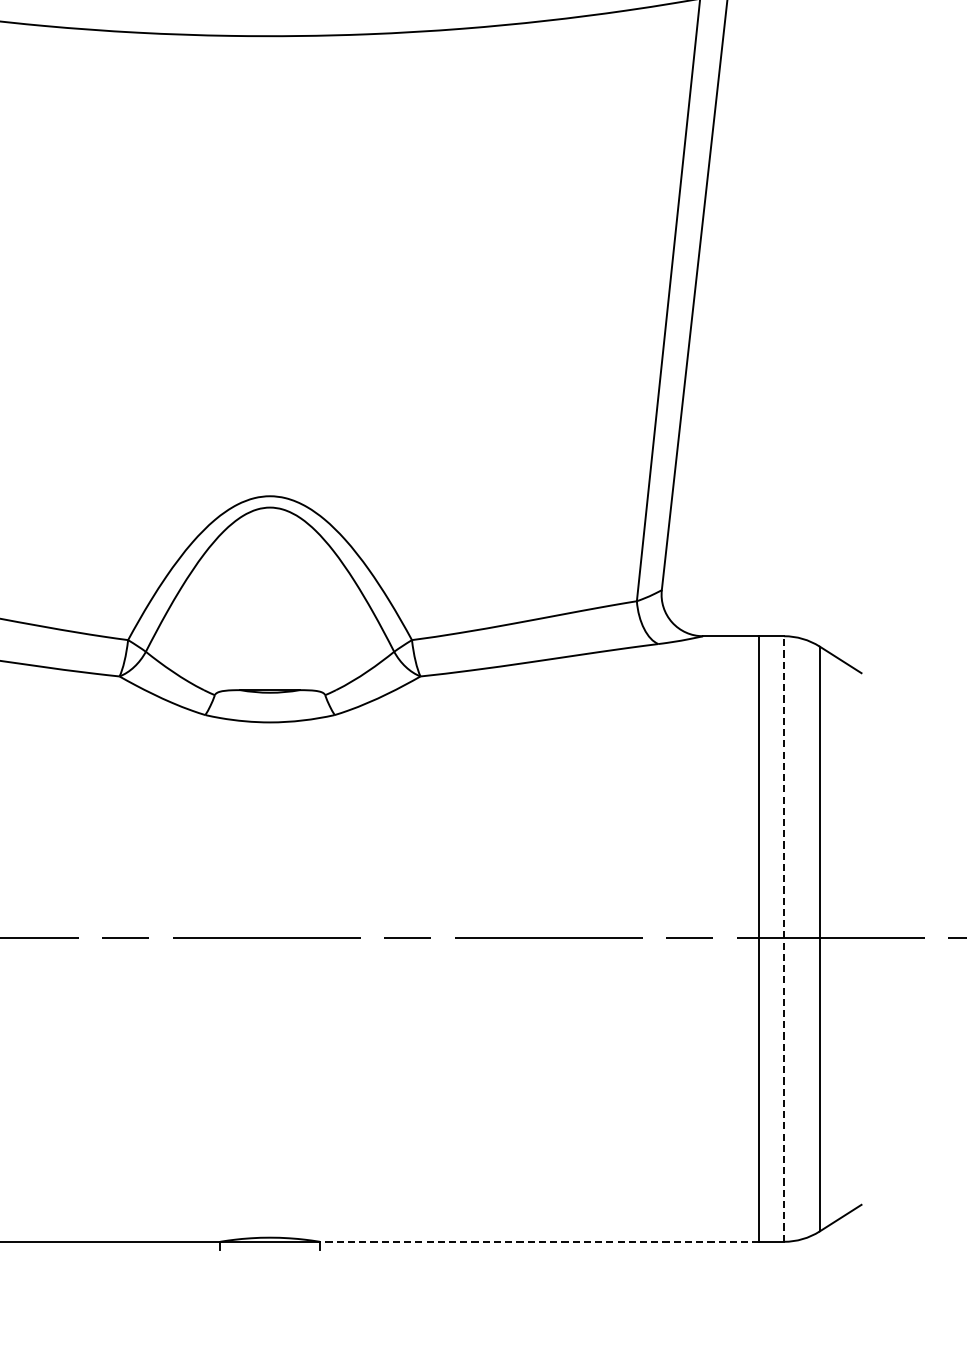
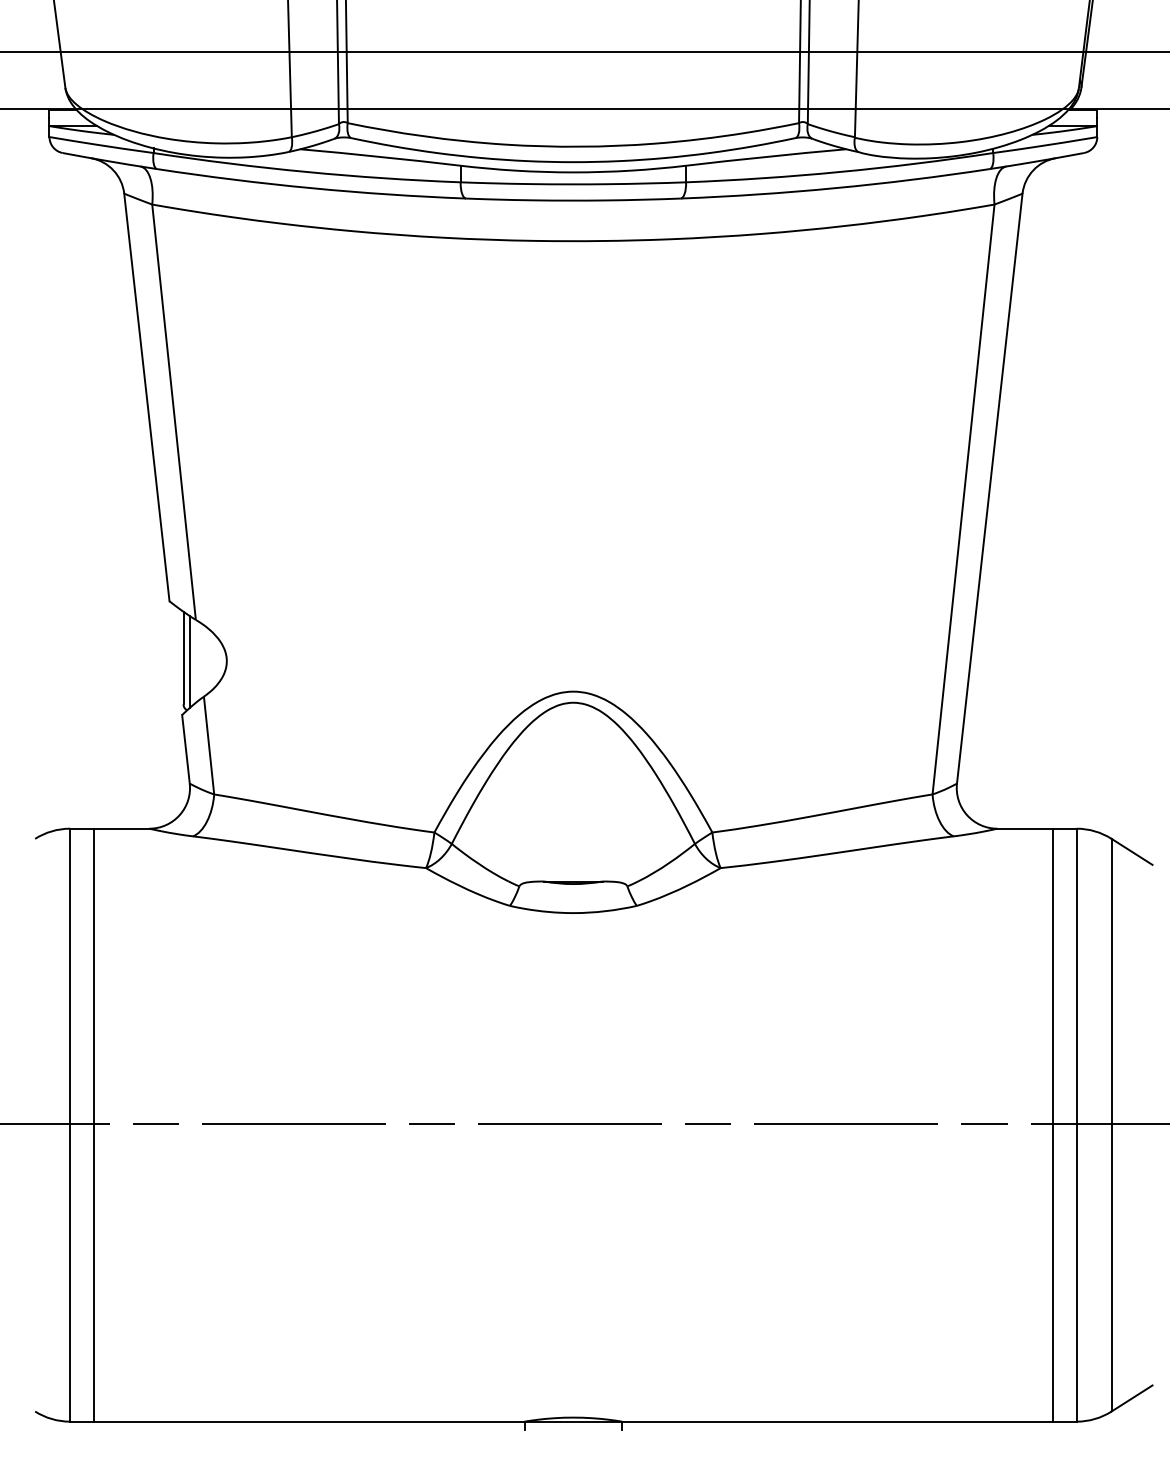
line: (783, 938) -> (1076, 1124), dashed -> solid
line: (538, 1241) -> (836, 1421), dashed -> solid

